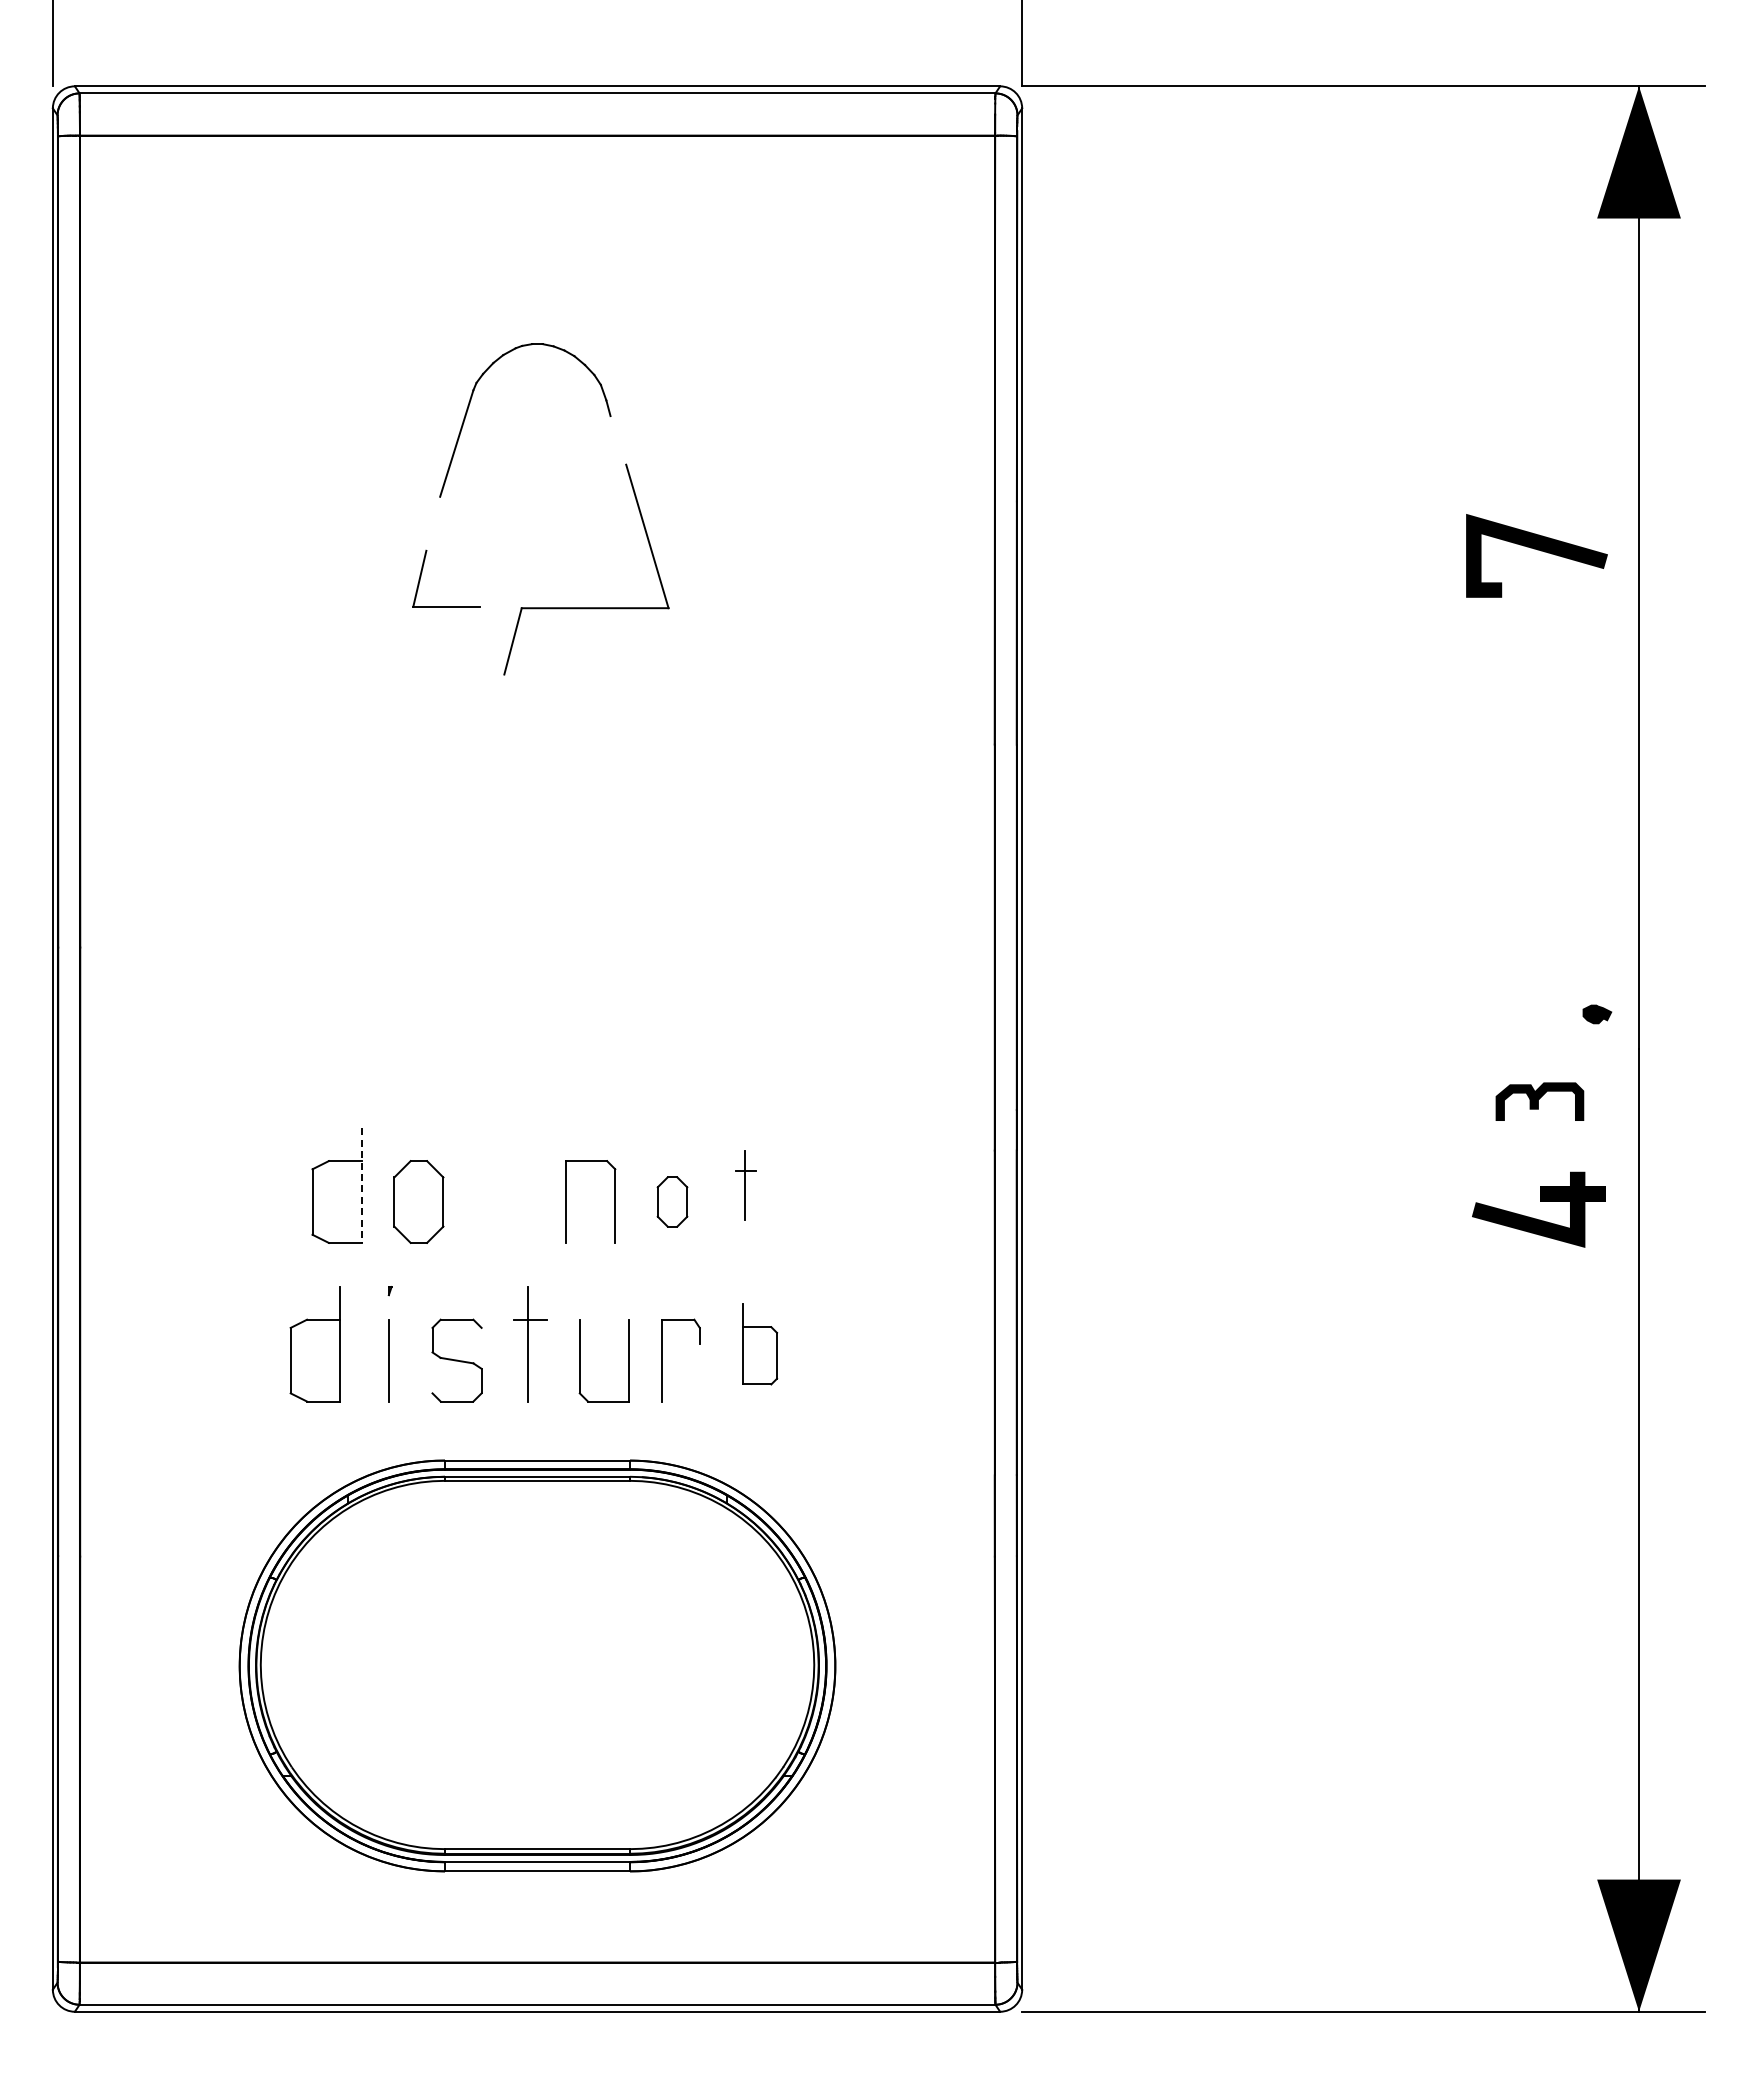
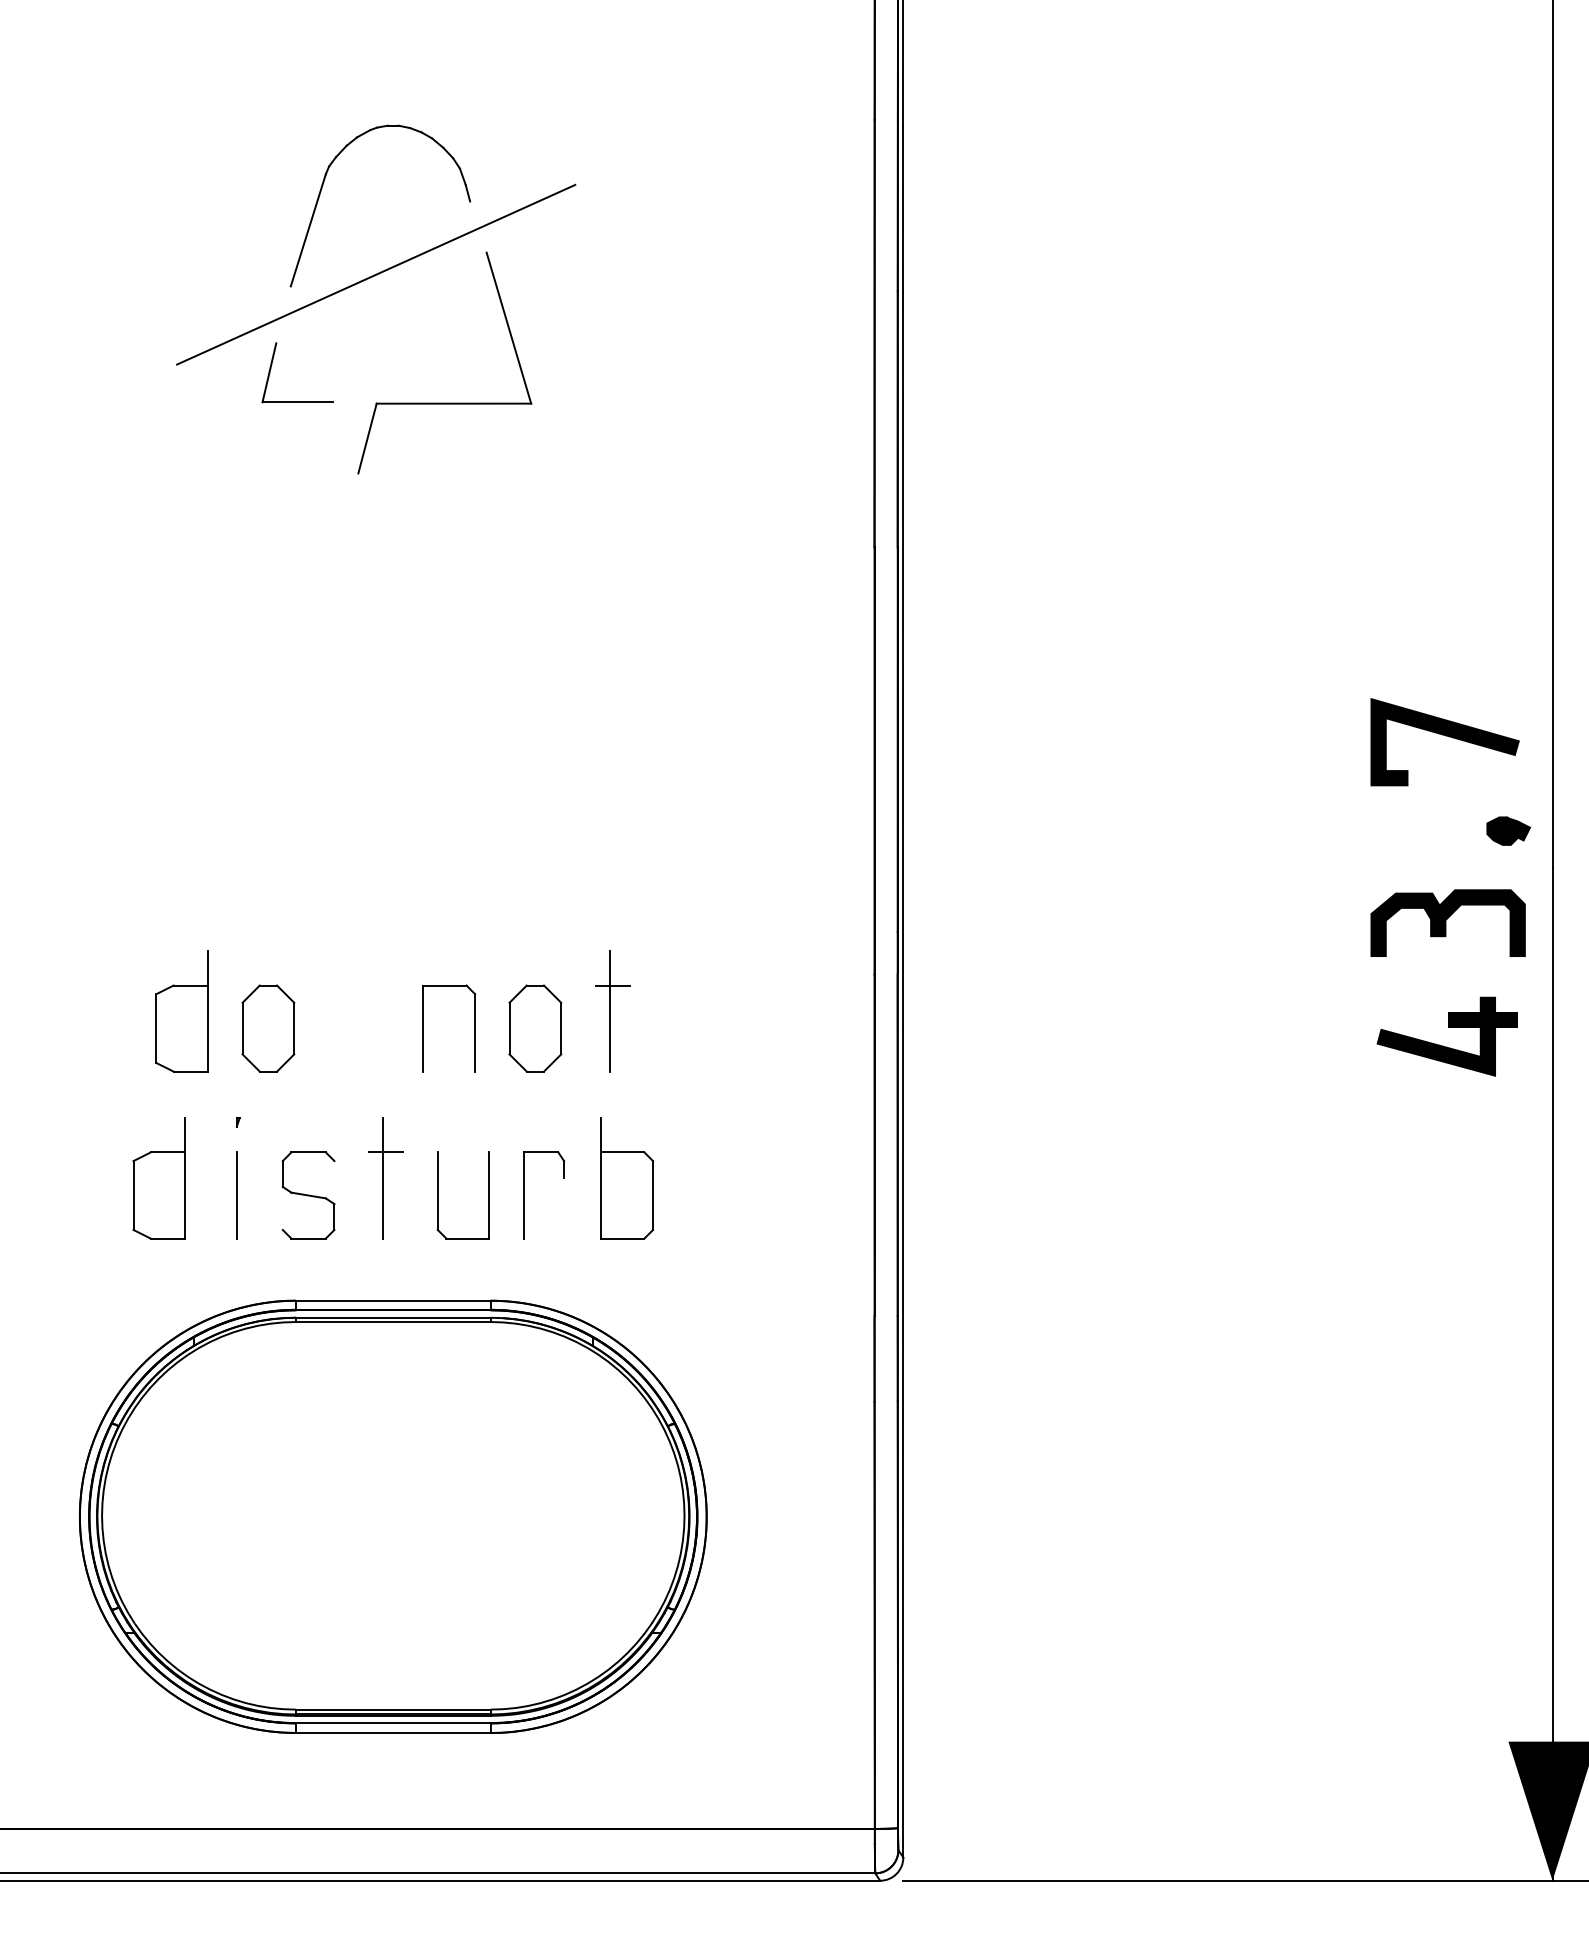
line: (521, 485) -> (376, 274), added
line: (1537, 550) -> (1445, 736), moved
part: (1597, 1014) -> (1508, 831), size x1.43
part: (1539, 1101) -> (1447, 922), size x1.67
part: (746, 1185) -> (613, 1011), size x1.67
line: (361, 1186) -> (208, 1012), dashed -> solid
part: (672, 1201) -> (535, 1028), size x1.67
part: (759, 1344) -> (626, 1178), size x1.43

